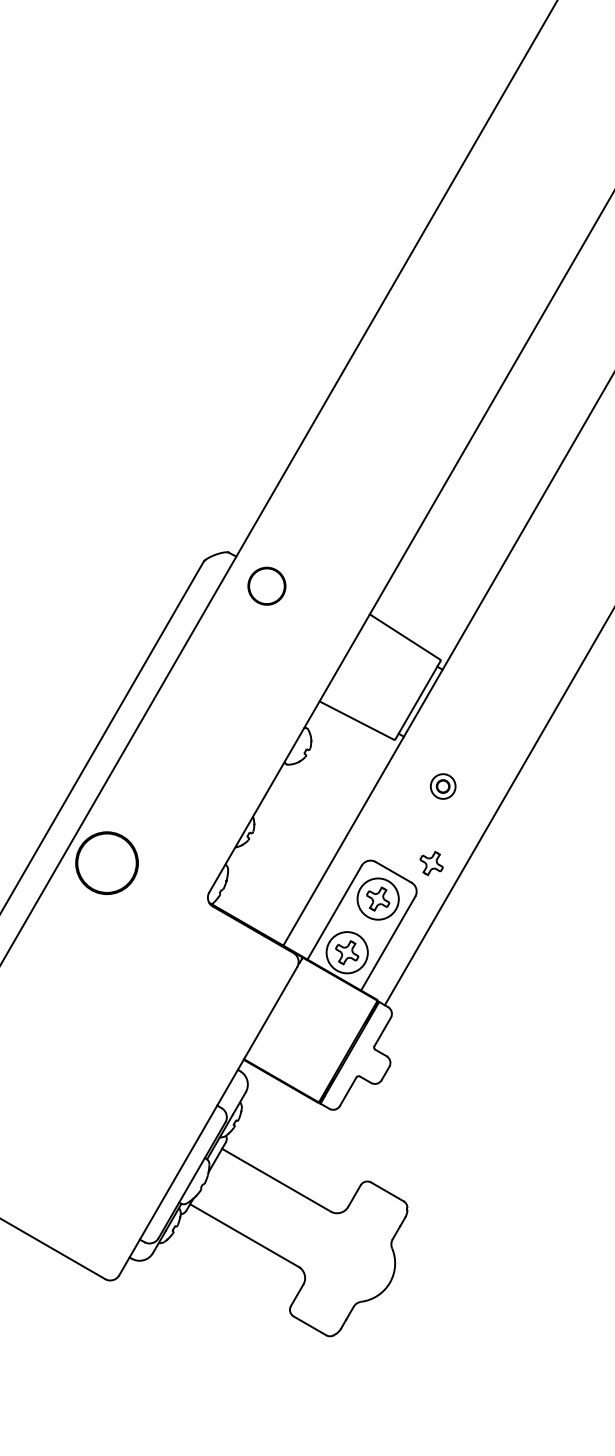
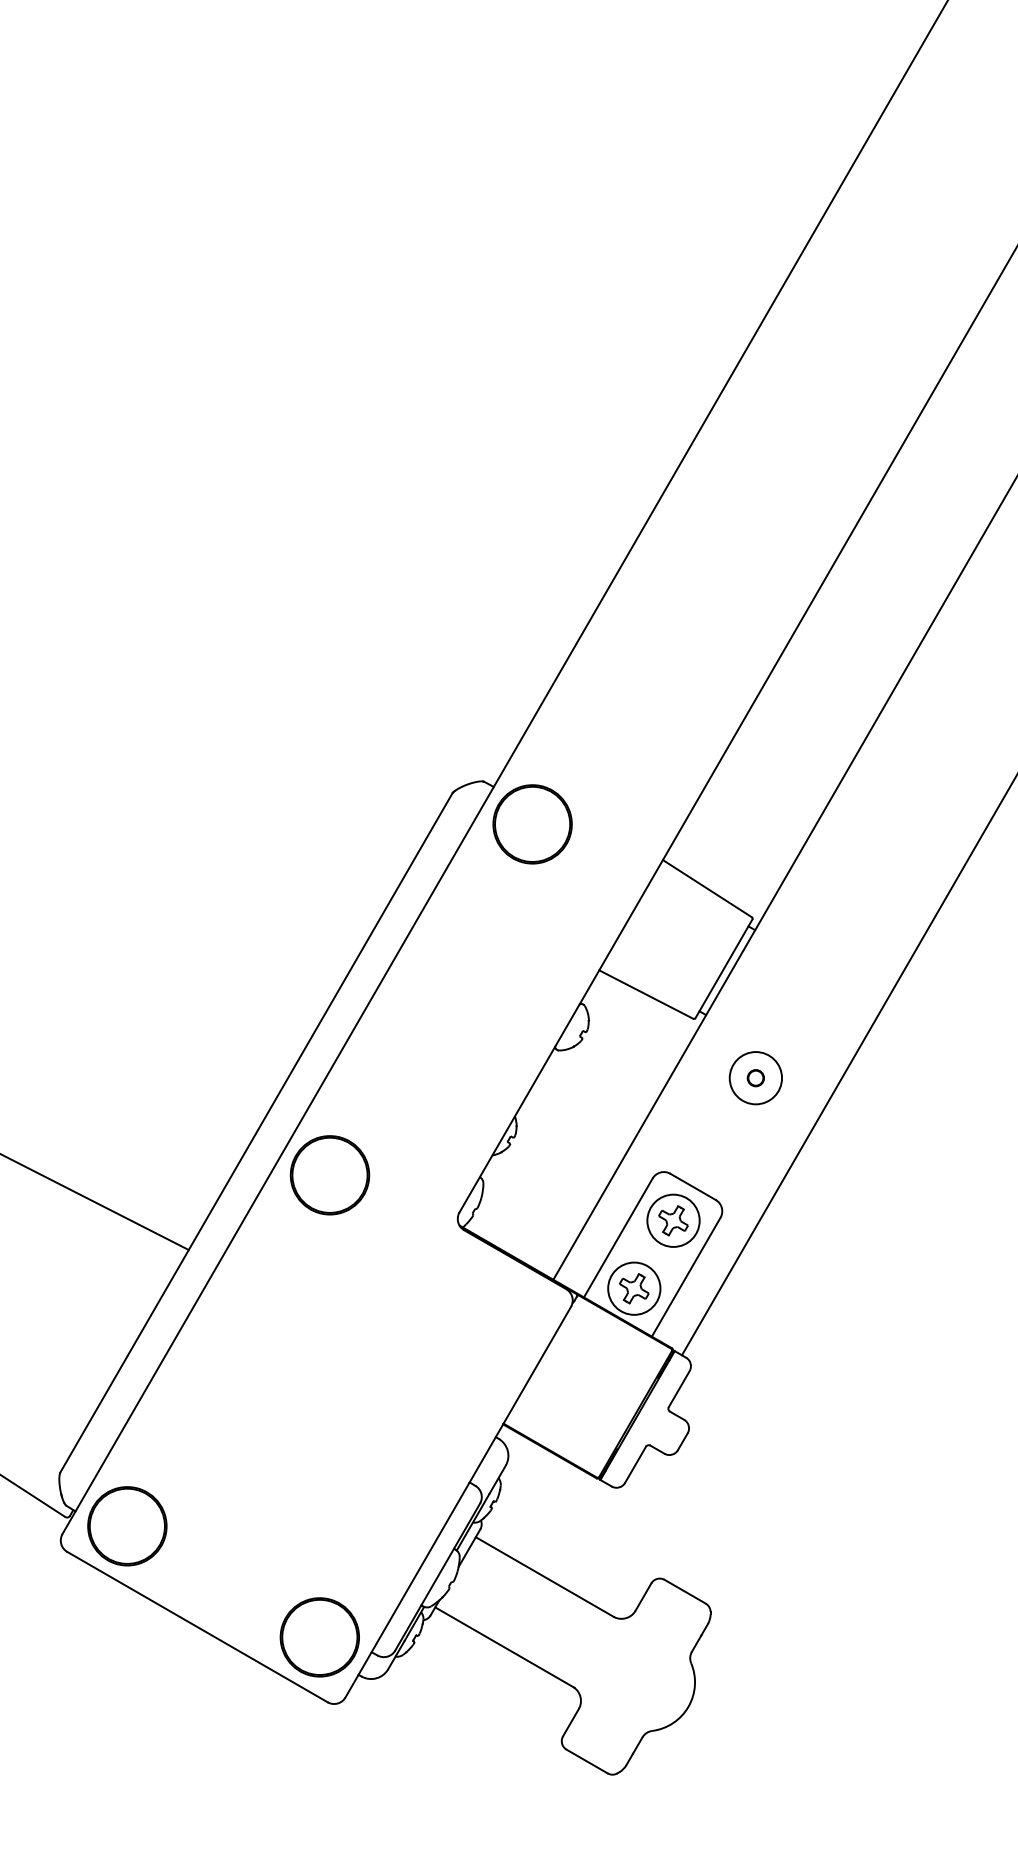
part: (266, 586) -> (532, 824), size x1.67
circle: (442, 786) -> (755, 1078), size x1.67
part: (431, 863) -> (741, 1175), removed
part: (98, 1228) -> (319, 1637), added

